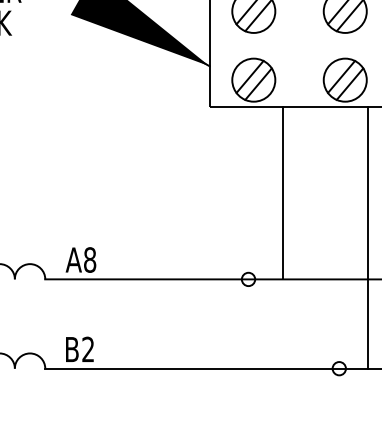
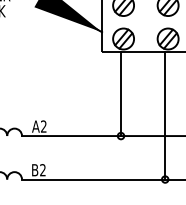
line: (284, 194) -> (121, 94), moved
line: (368, 237) -> (165, 115), moved
text: (89, 259) -> (43, 126), A8 -> A2

